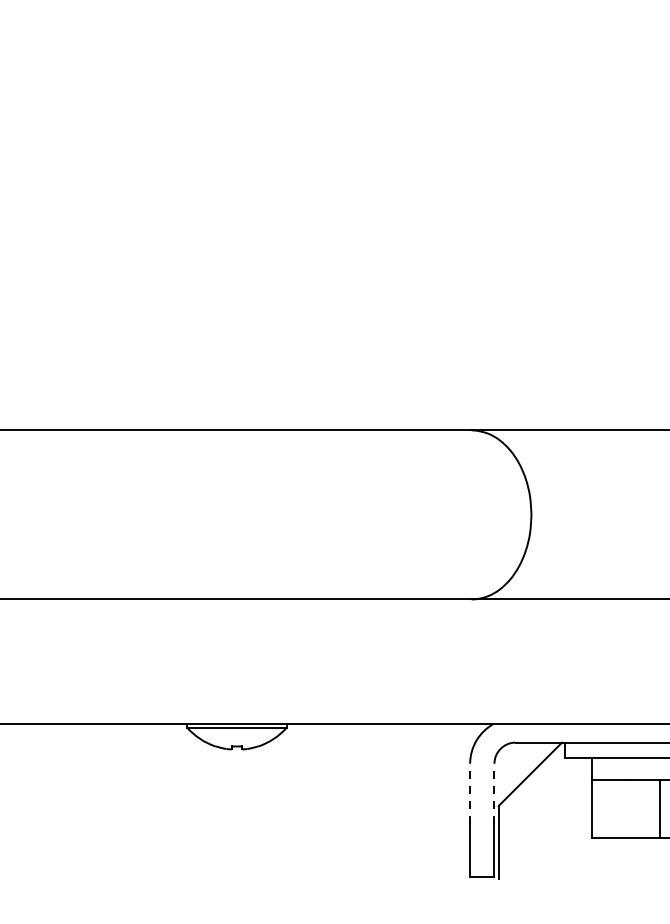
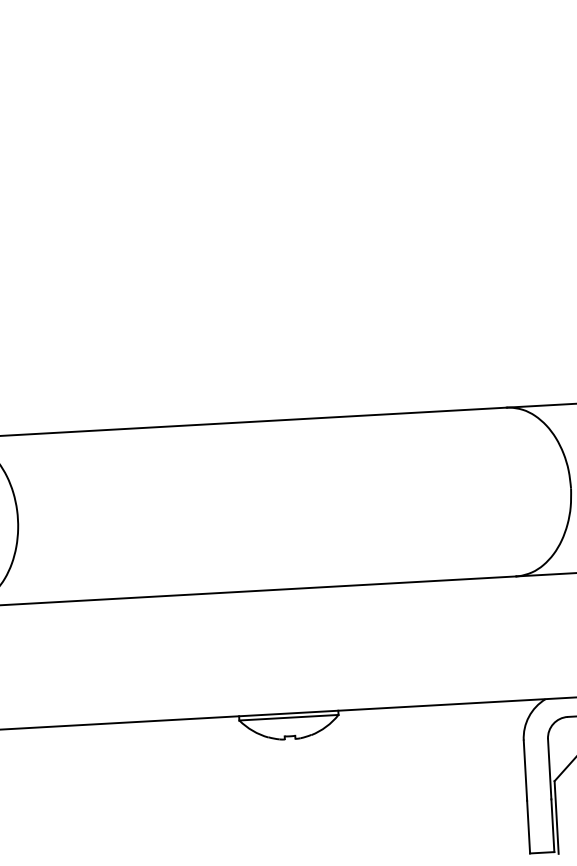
line: (470, 793) -> (525, 770), dashed -> solid
line: (494, 793) -> (549, 768), dashed -> solid

